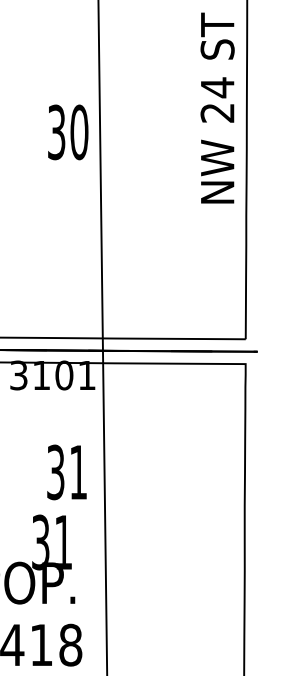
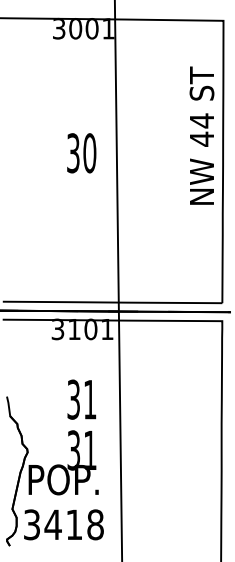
text: (216, 111) -> (201, 138), 24 -> 44
text: (67, 132) -> (81, 153), moved
text: (66, 472) -> (81, 399), moved

